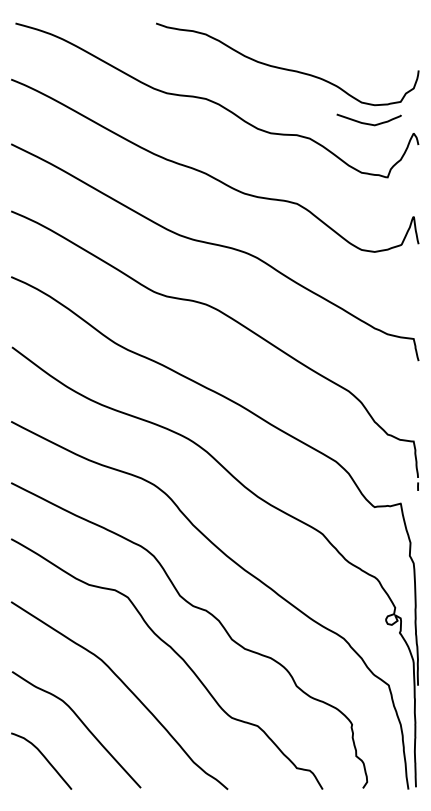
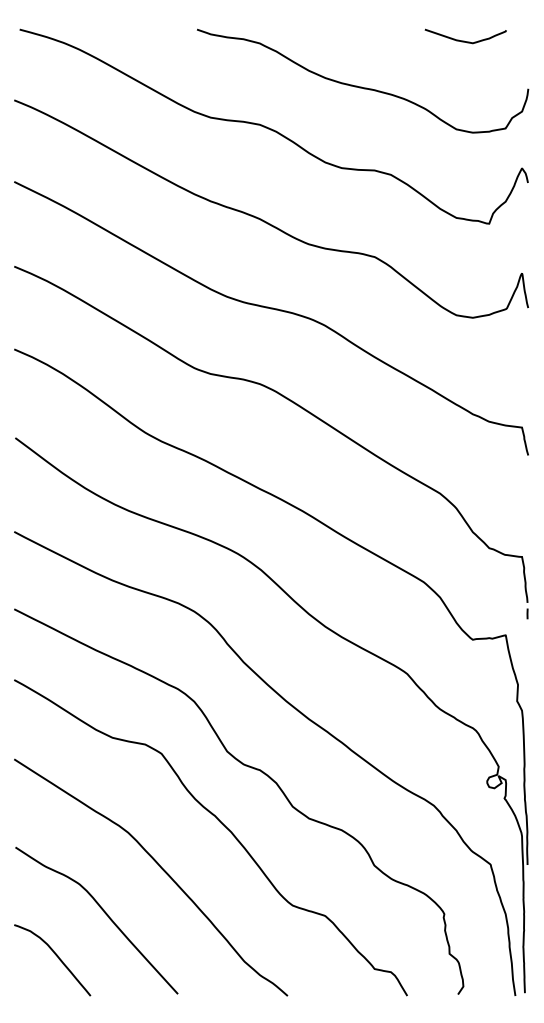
curve: (366, 122) -> (462, 39), moved

